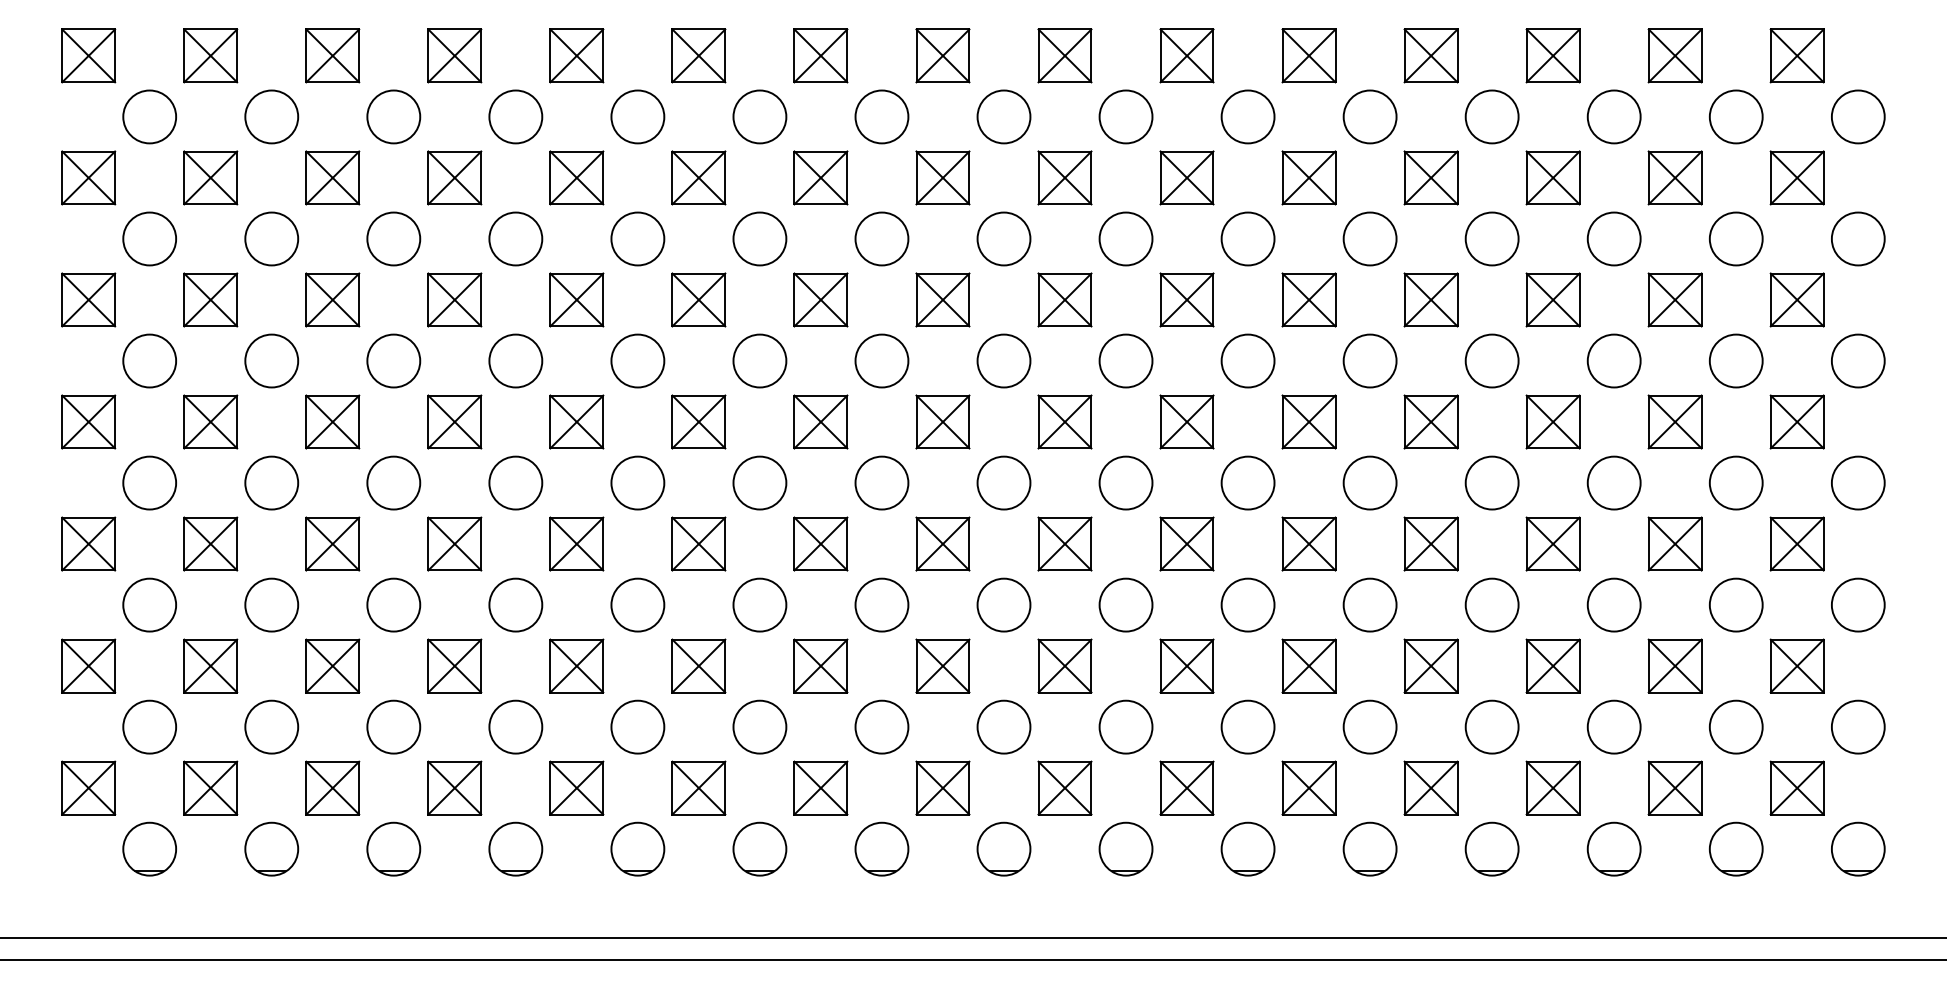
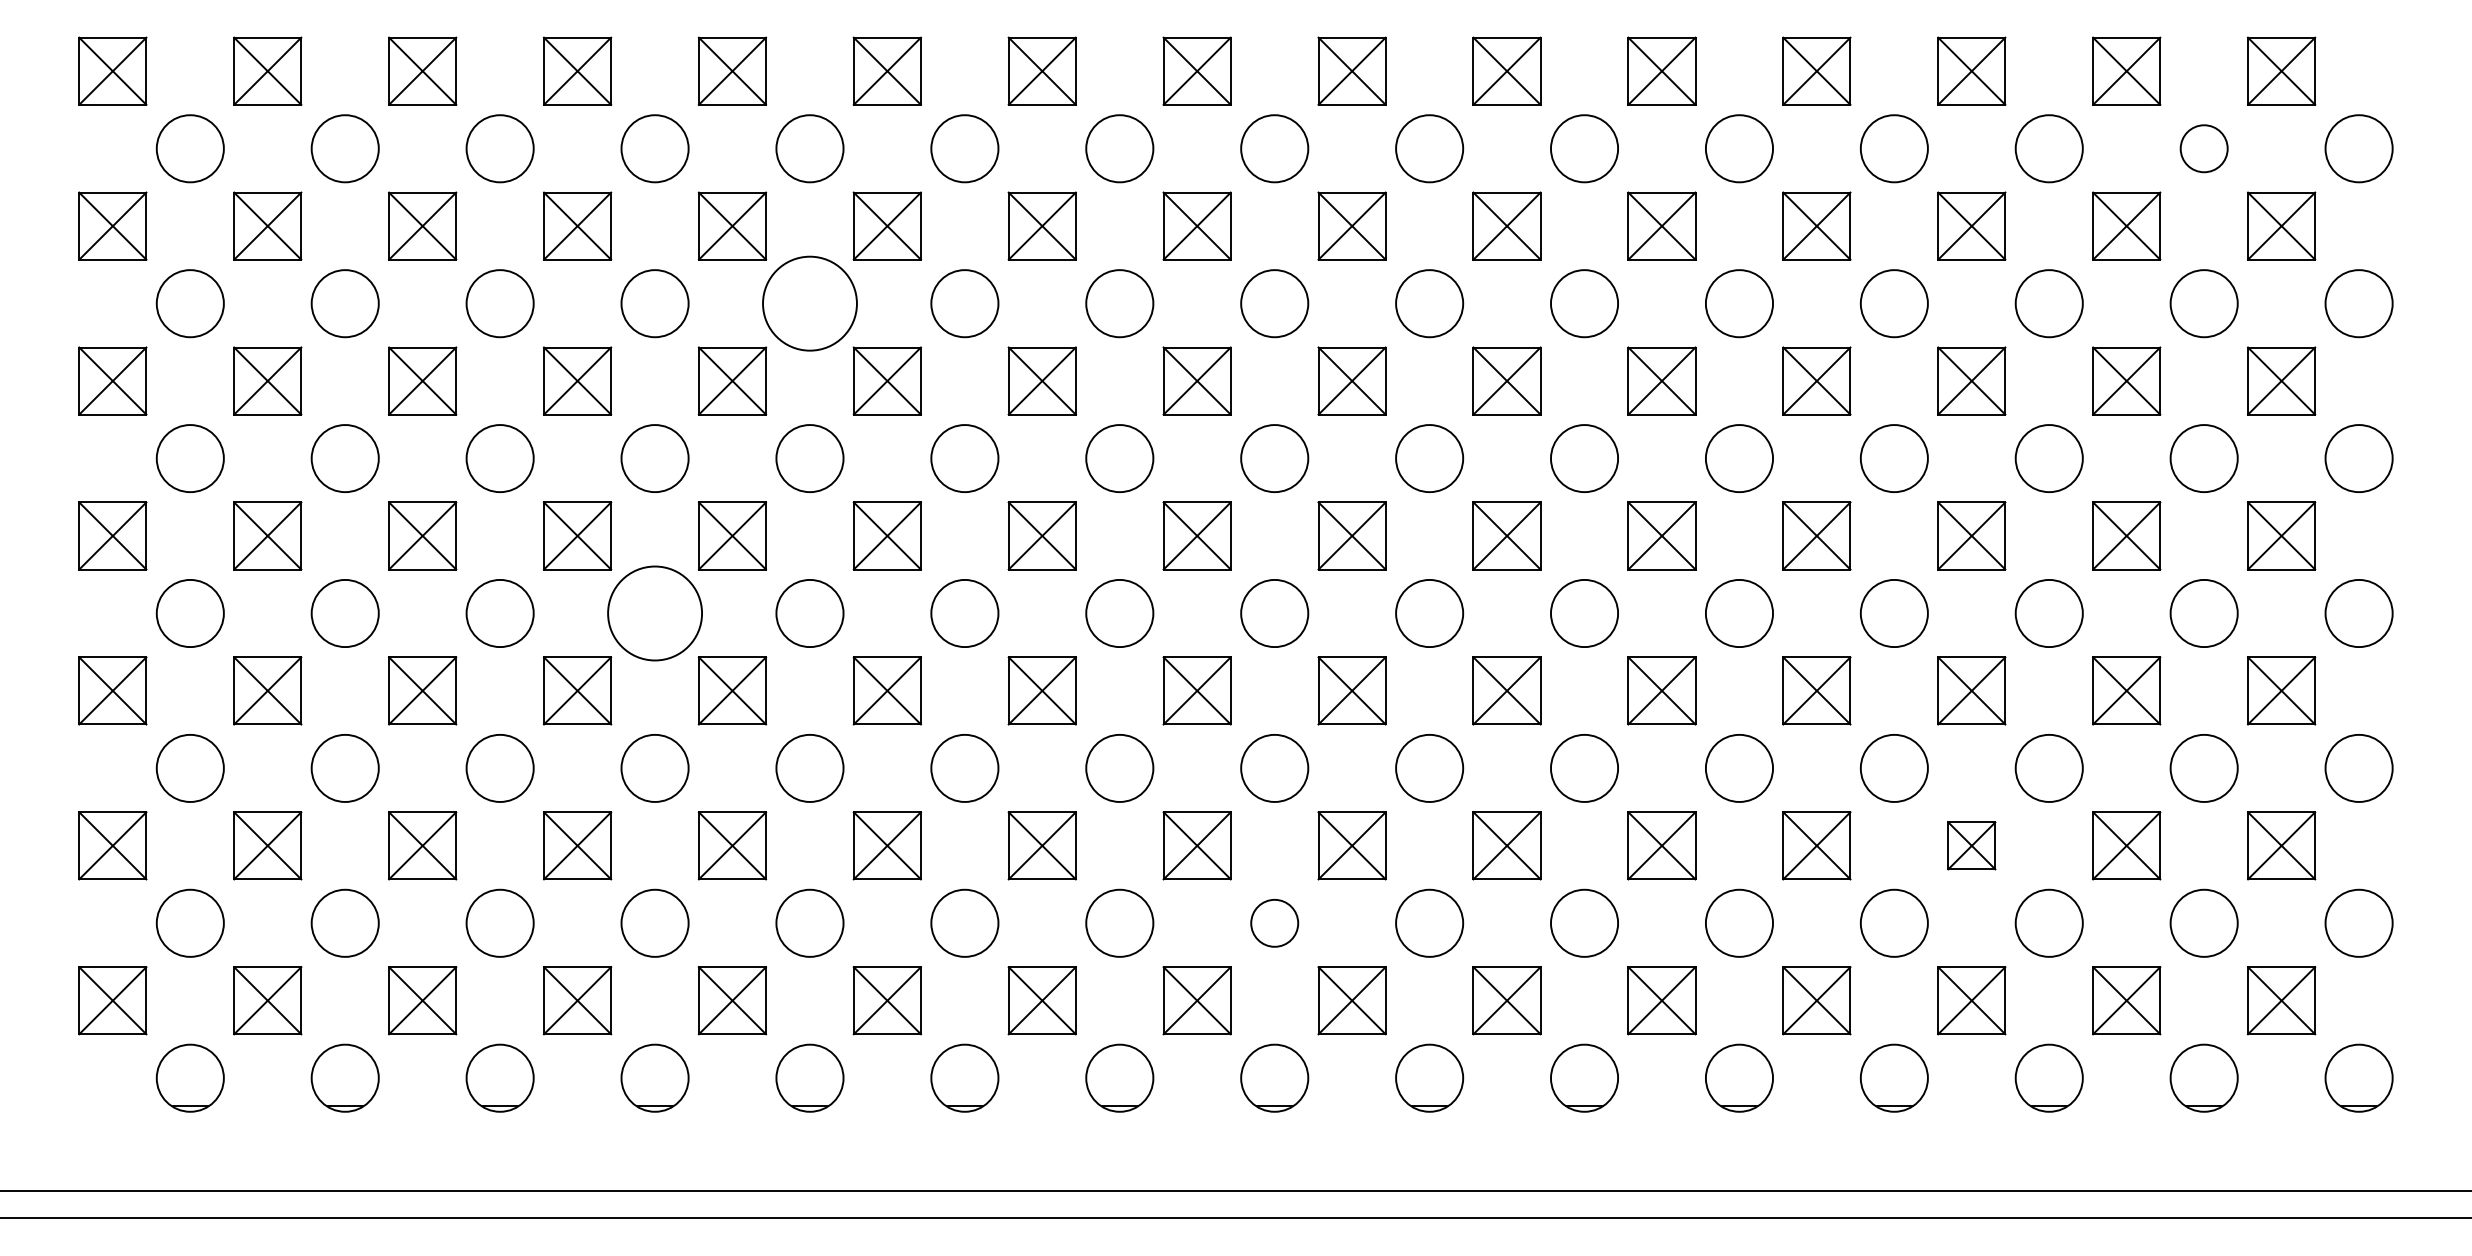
circle: (1735, 116) -> (2203, 148), size x0.7
circle: (637, 238) -> (809, 303), size x1.4
circle: (515, 483) -> (654, 613), size x1.4
part: (1552, 665) -> (1971, 845), size x0.7
circle: (1003, 726) -> (1274, 922), size x0.7

